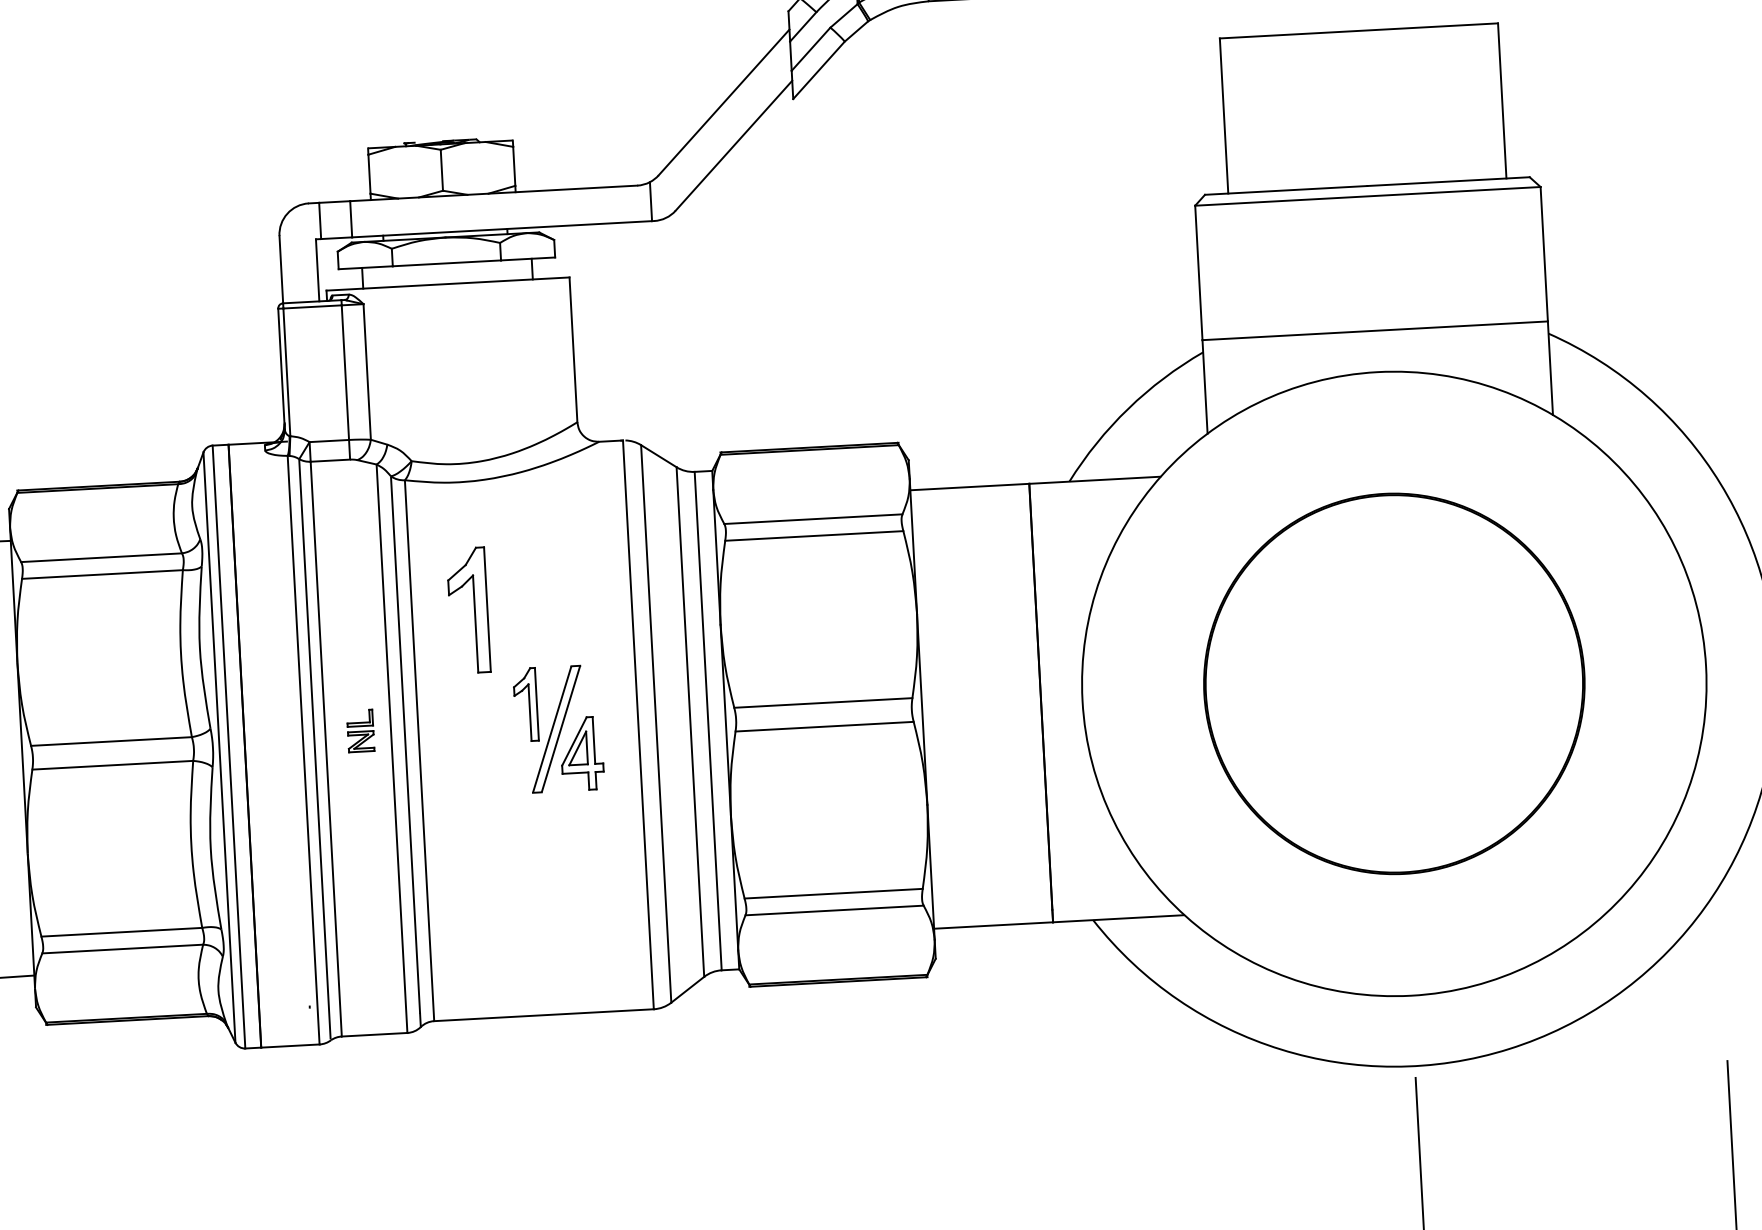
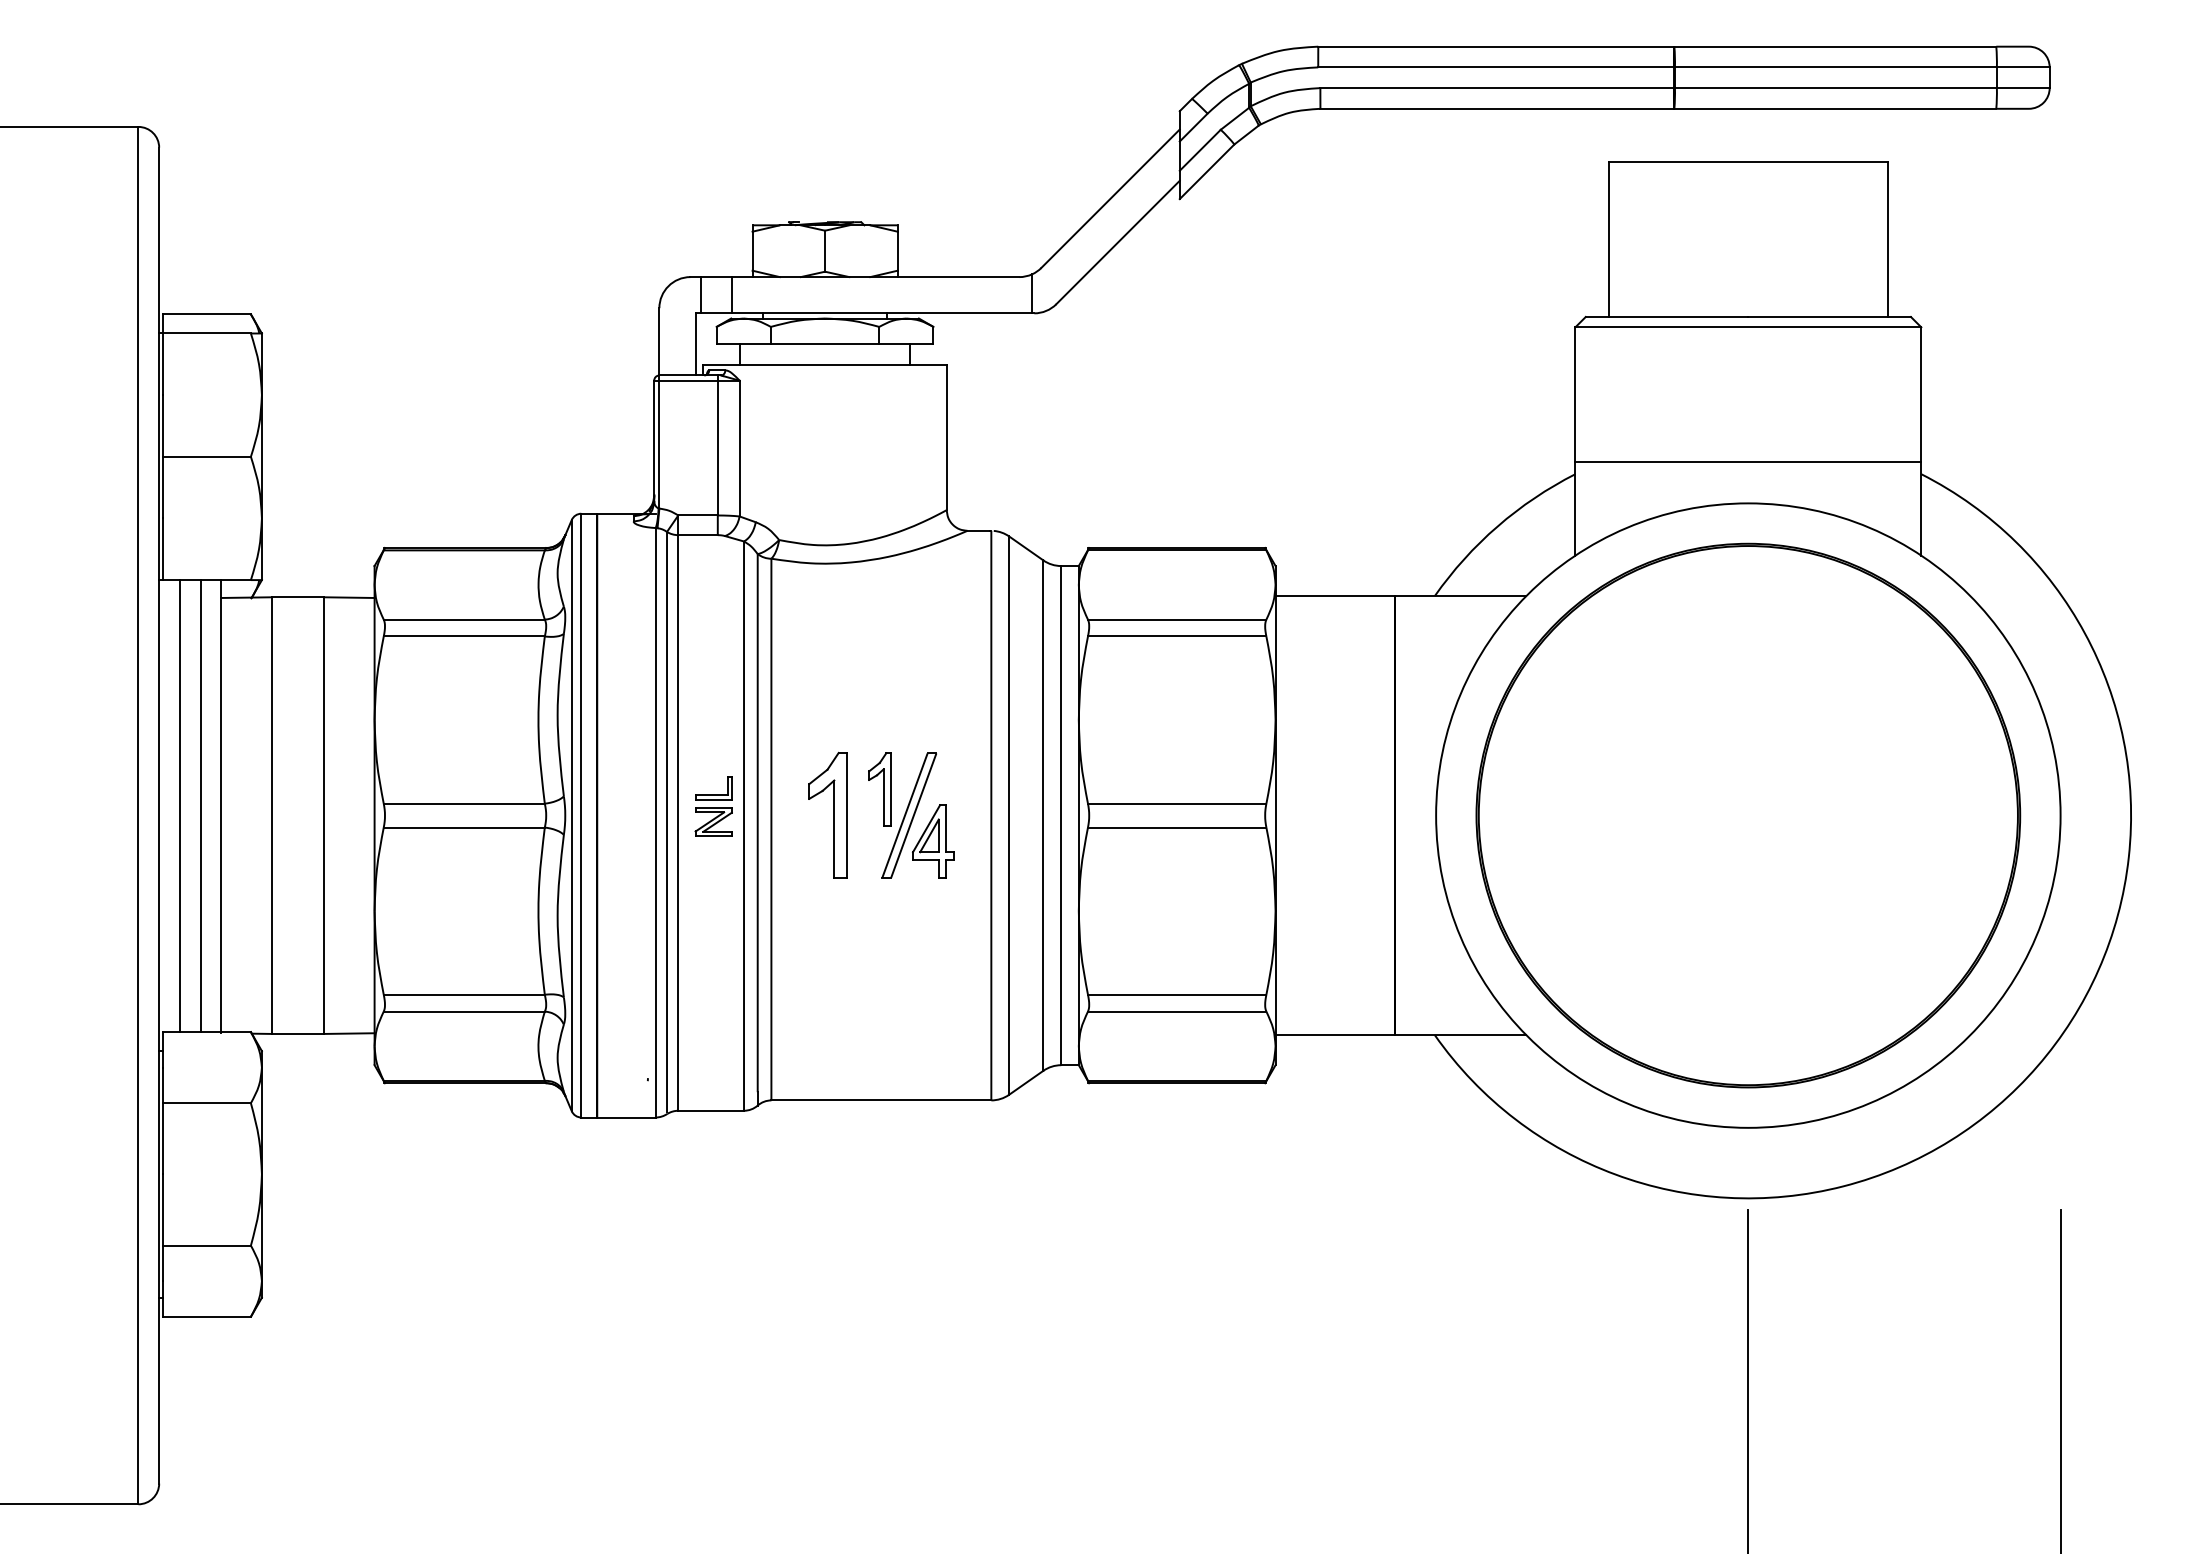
part: (468, 609) -> (827, 814), moved
part: (1394, 683) -> (1748, 815), size x1.43
part: (360, 730) -> (713, 806), size x1.43

